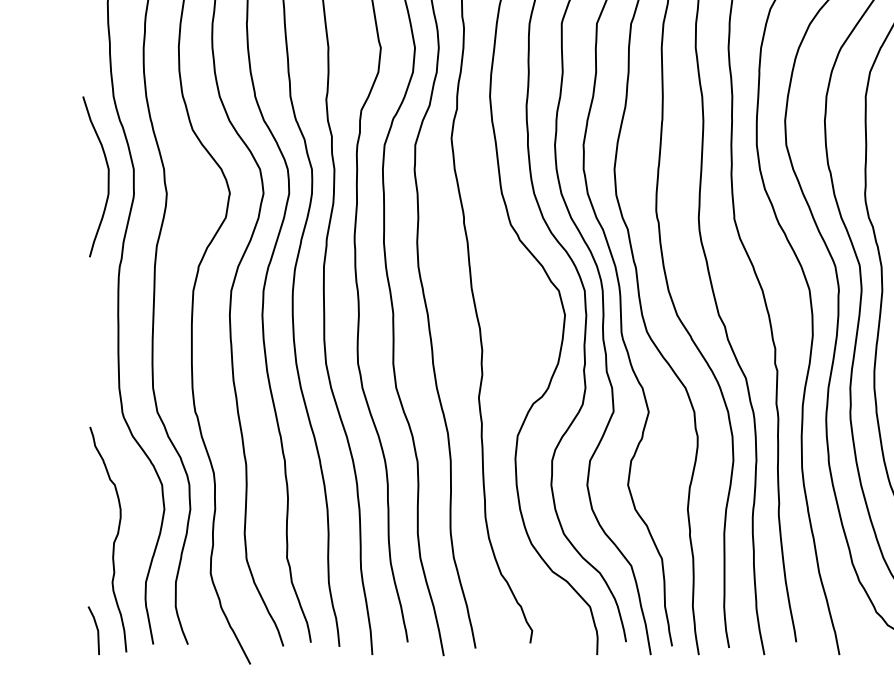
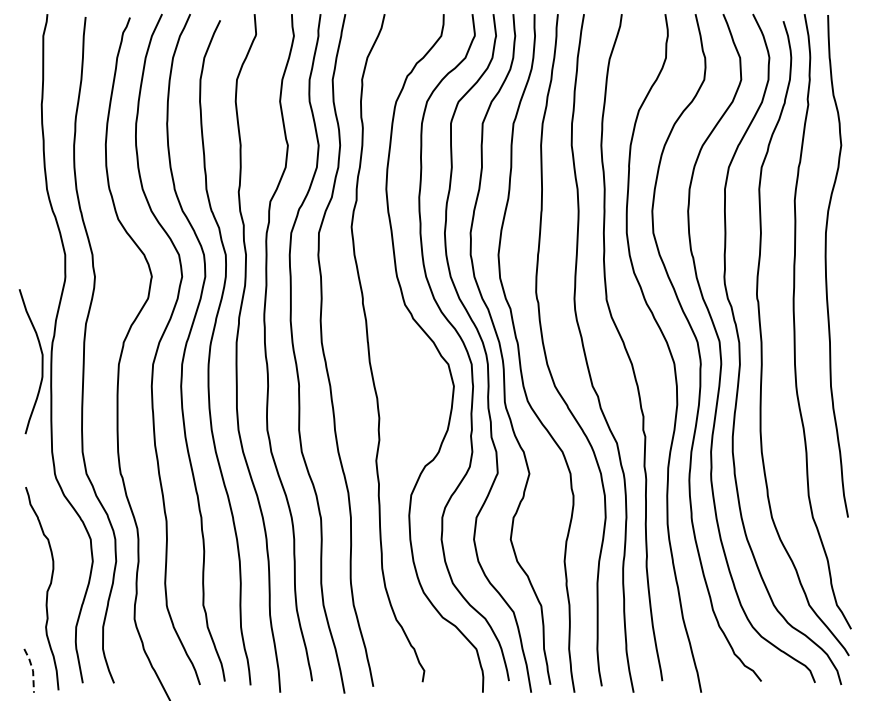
curve: (107, 176) -> (41, 361), moved
line: (97, 629) -> (32, 669), solid -> dashed

